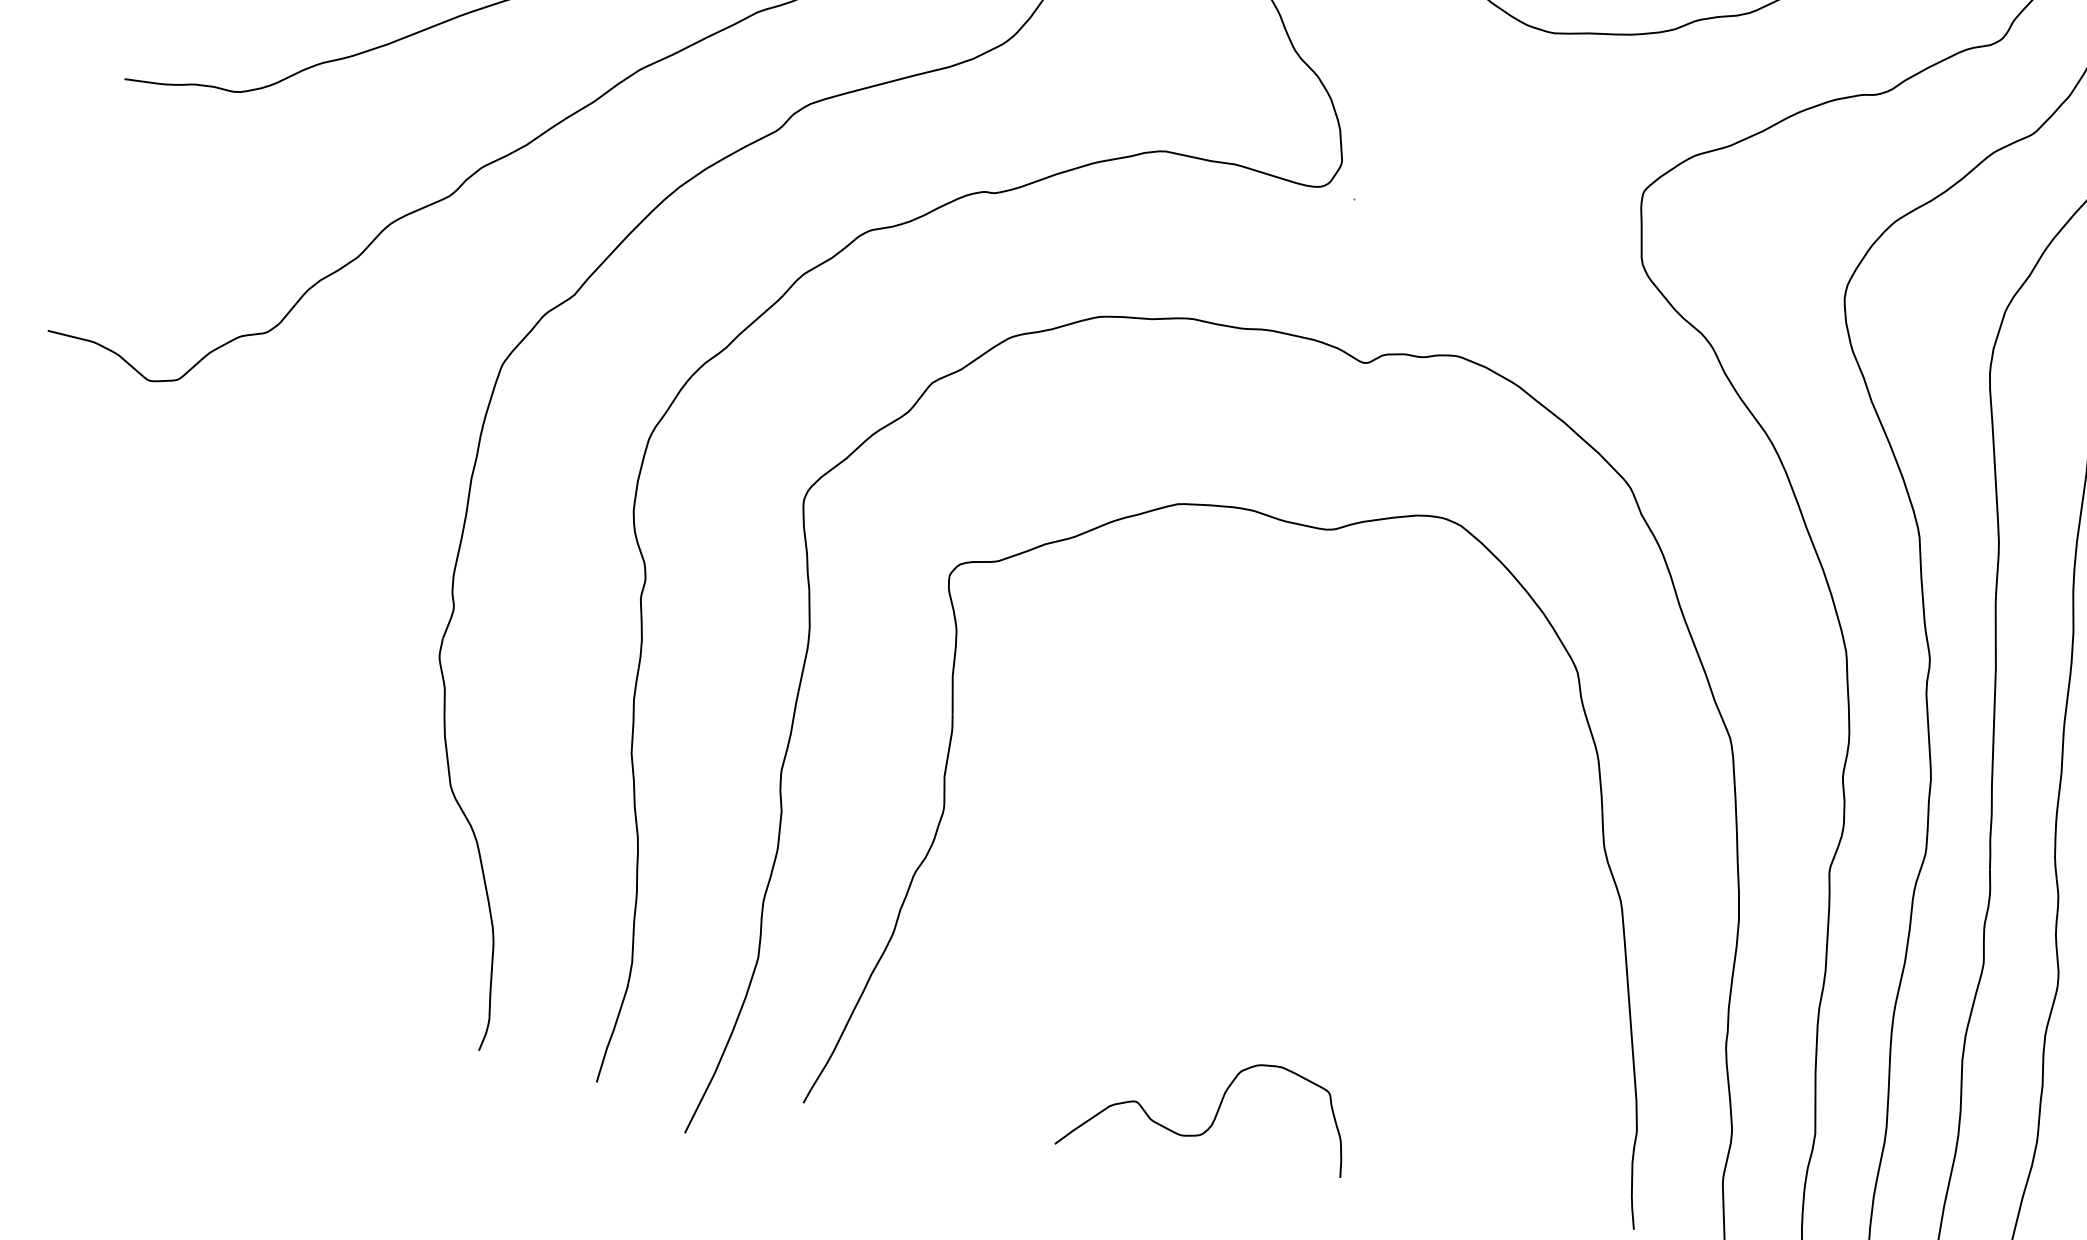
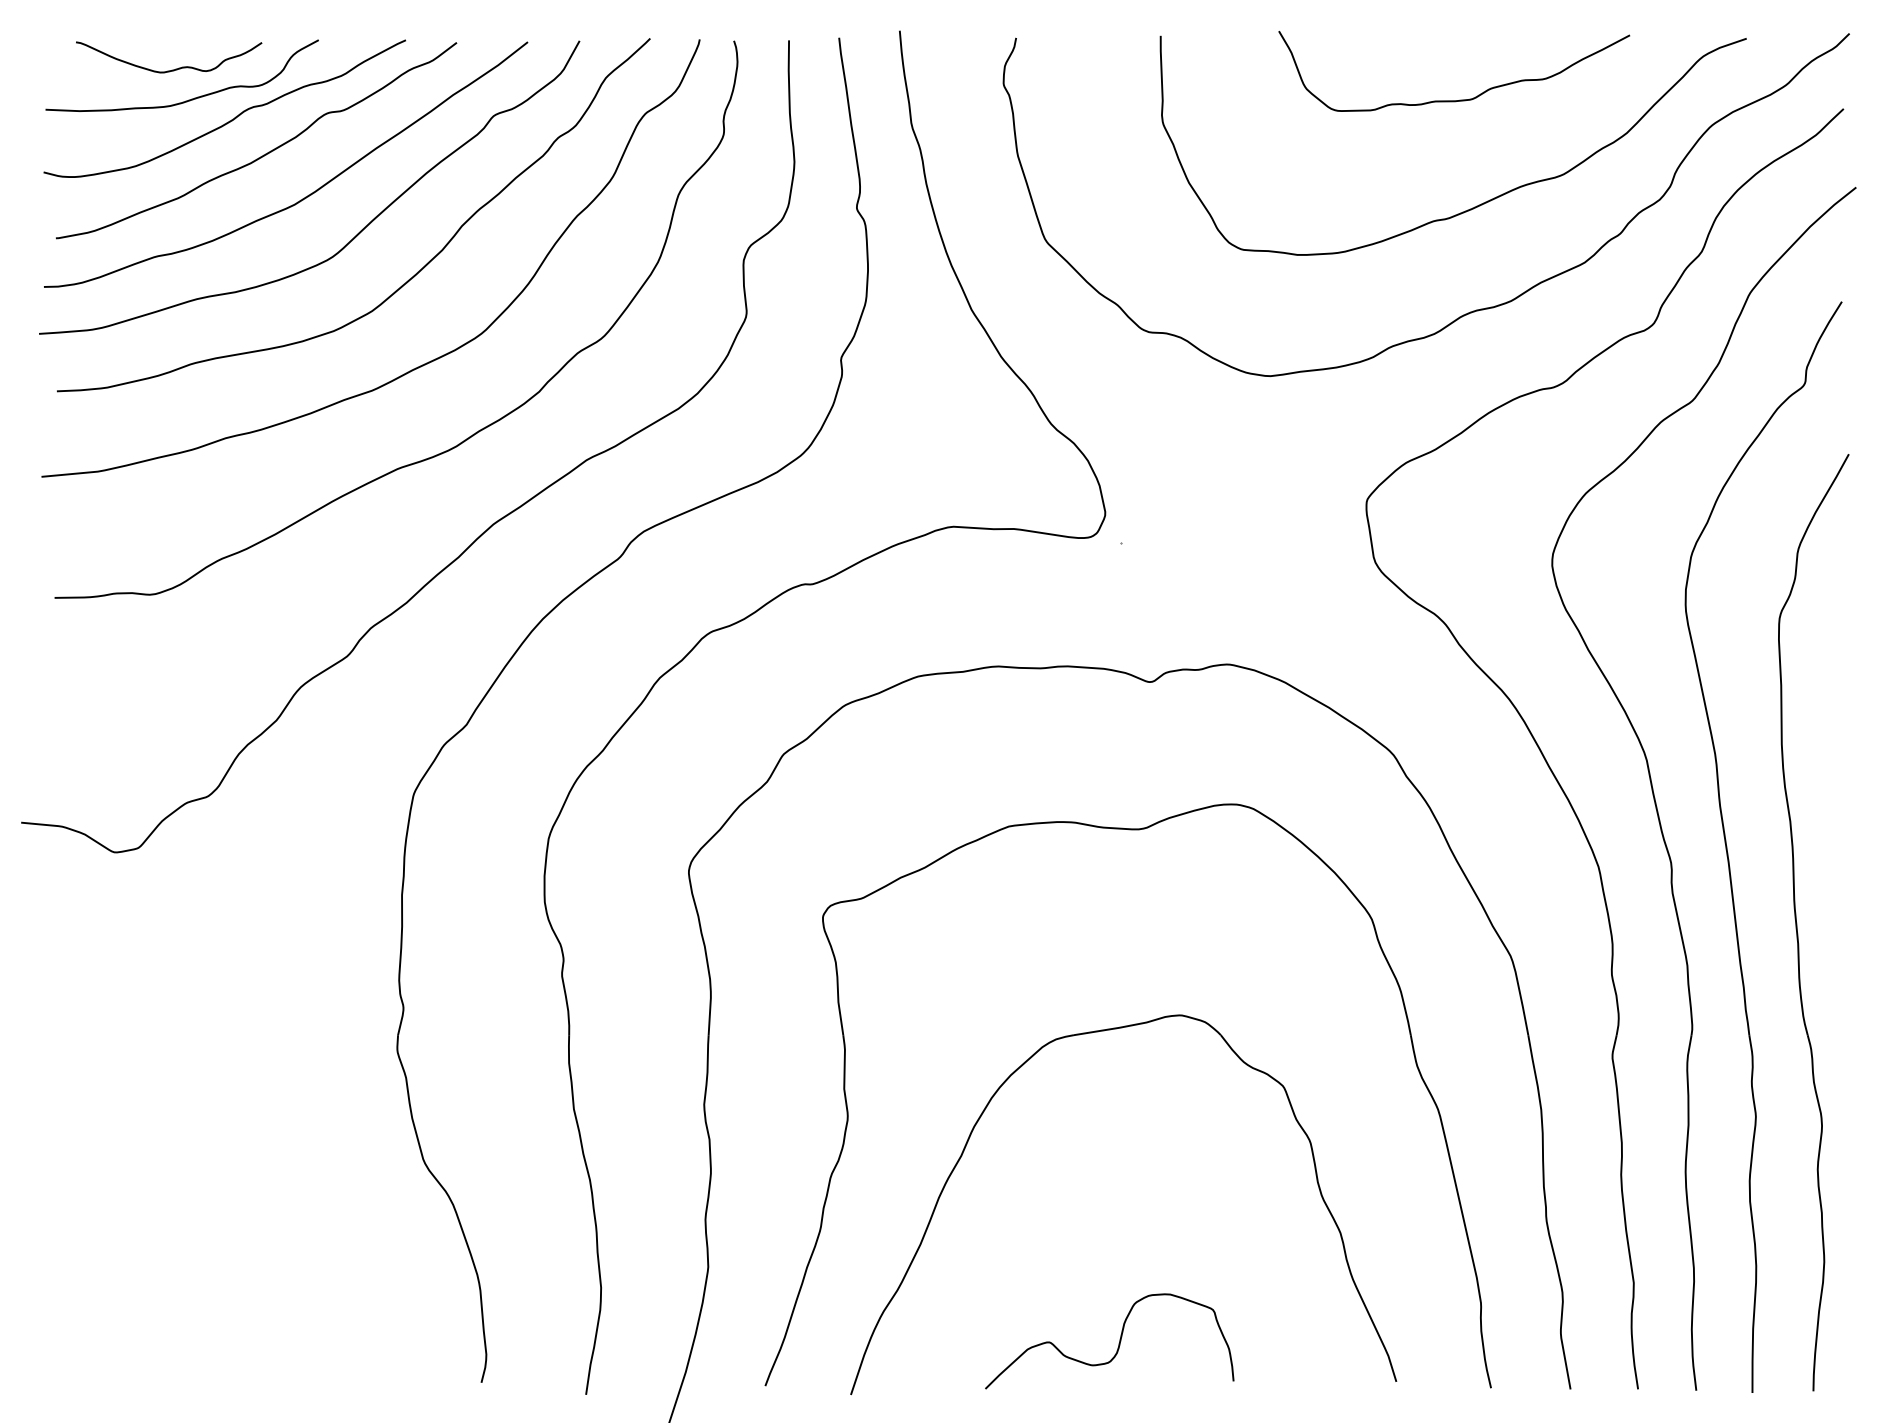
part: (1094, 835) -> (979, 1120), added

